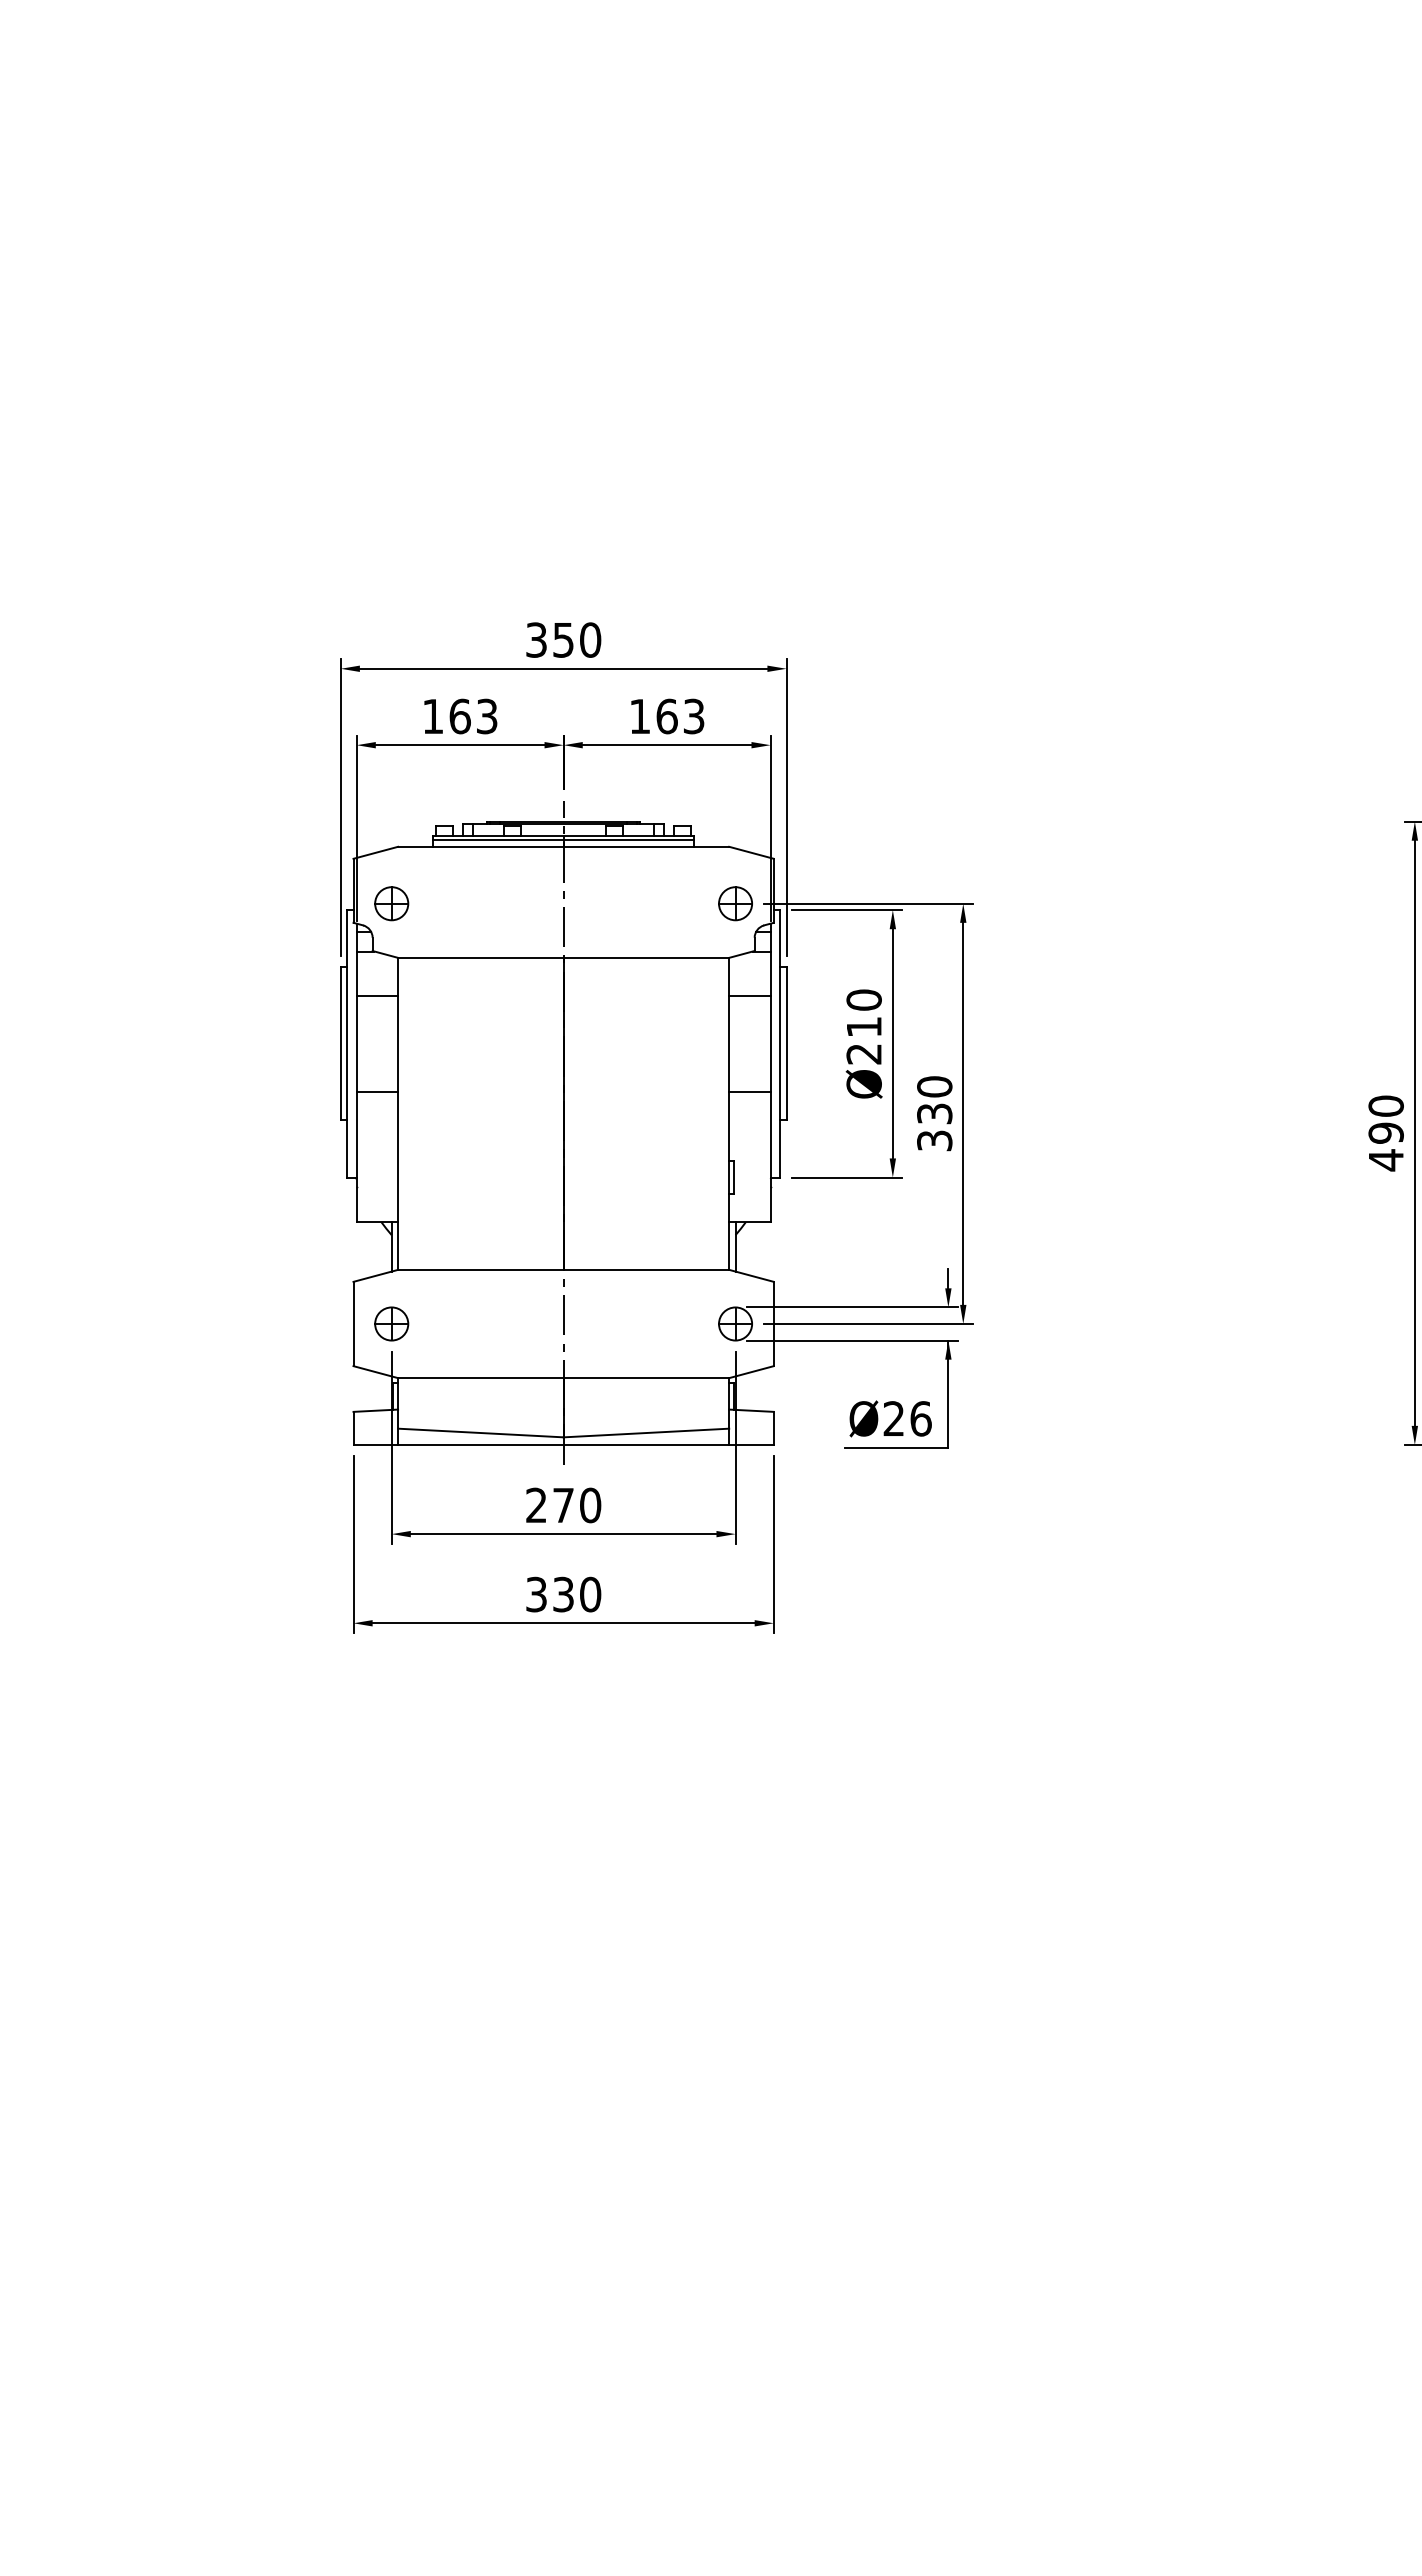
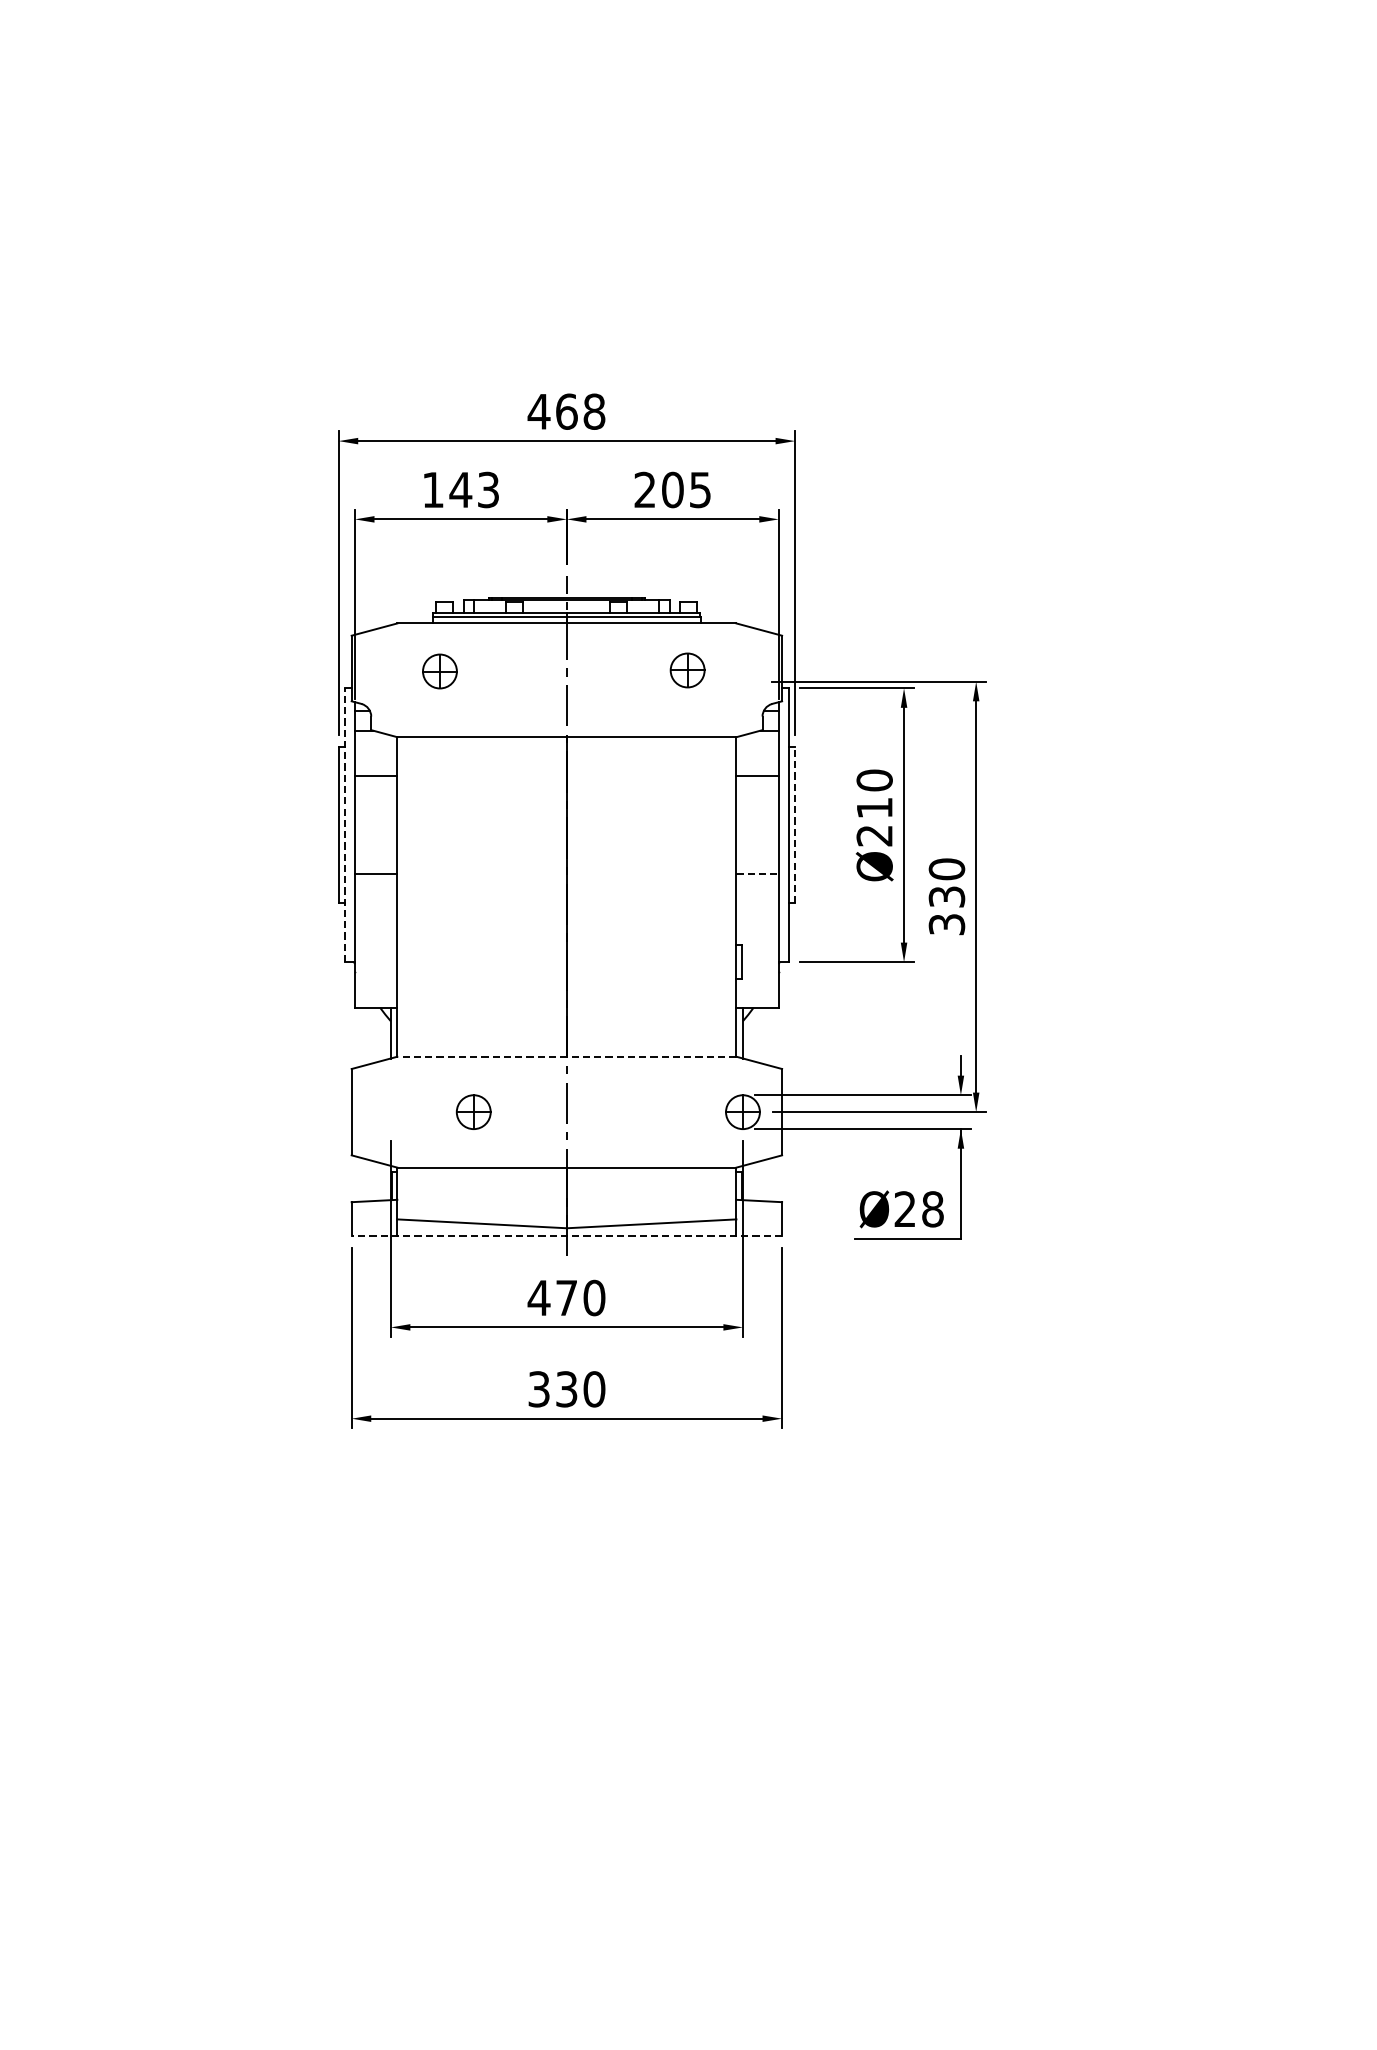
text: (563, 639) -> (566, 411), 350 -> 468
text: (459, 716) -> (460, 489), 163 -> 143
text: (666, 716) -> (672, 489), 163 -> 205
part: (391, 903) -> (439, 671), moved
part: (735, 903) -> (687, 670), moved
line: (347, 1043) -> (345, 824), solid -> dashed
line: (786, 1043) -> (795, 824), solid -> dashed
line: (749, 1091) -> (757, 874), solid -> dashed
line: (563, 1269) -> (566, 1056), solid -> dashed
part: (391, 1323) -> (473, 1111), moved
text: (920, 1418) -> (932, 1208), Ø26 -> Ø28
line: (563, 1444) -> (566, 1235), solid -> dashed
text: (536, 1504) -> (539, 1297), 270 -> 470

